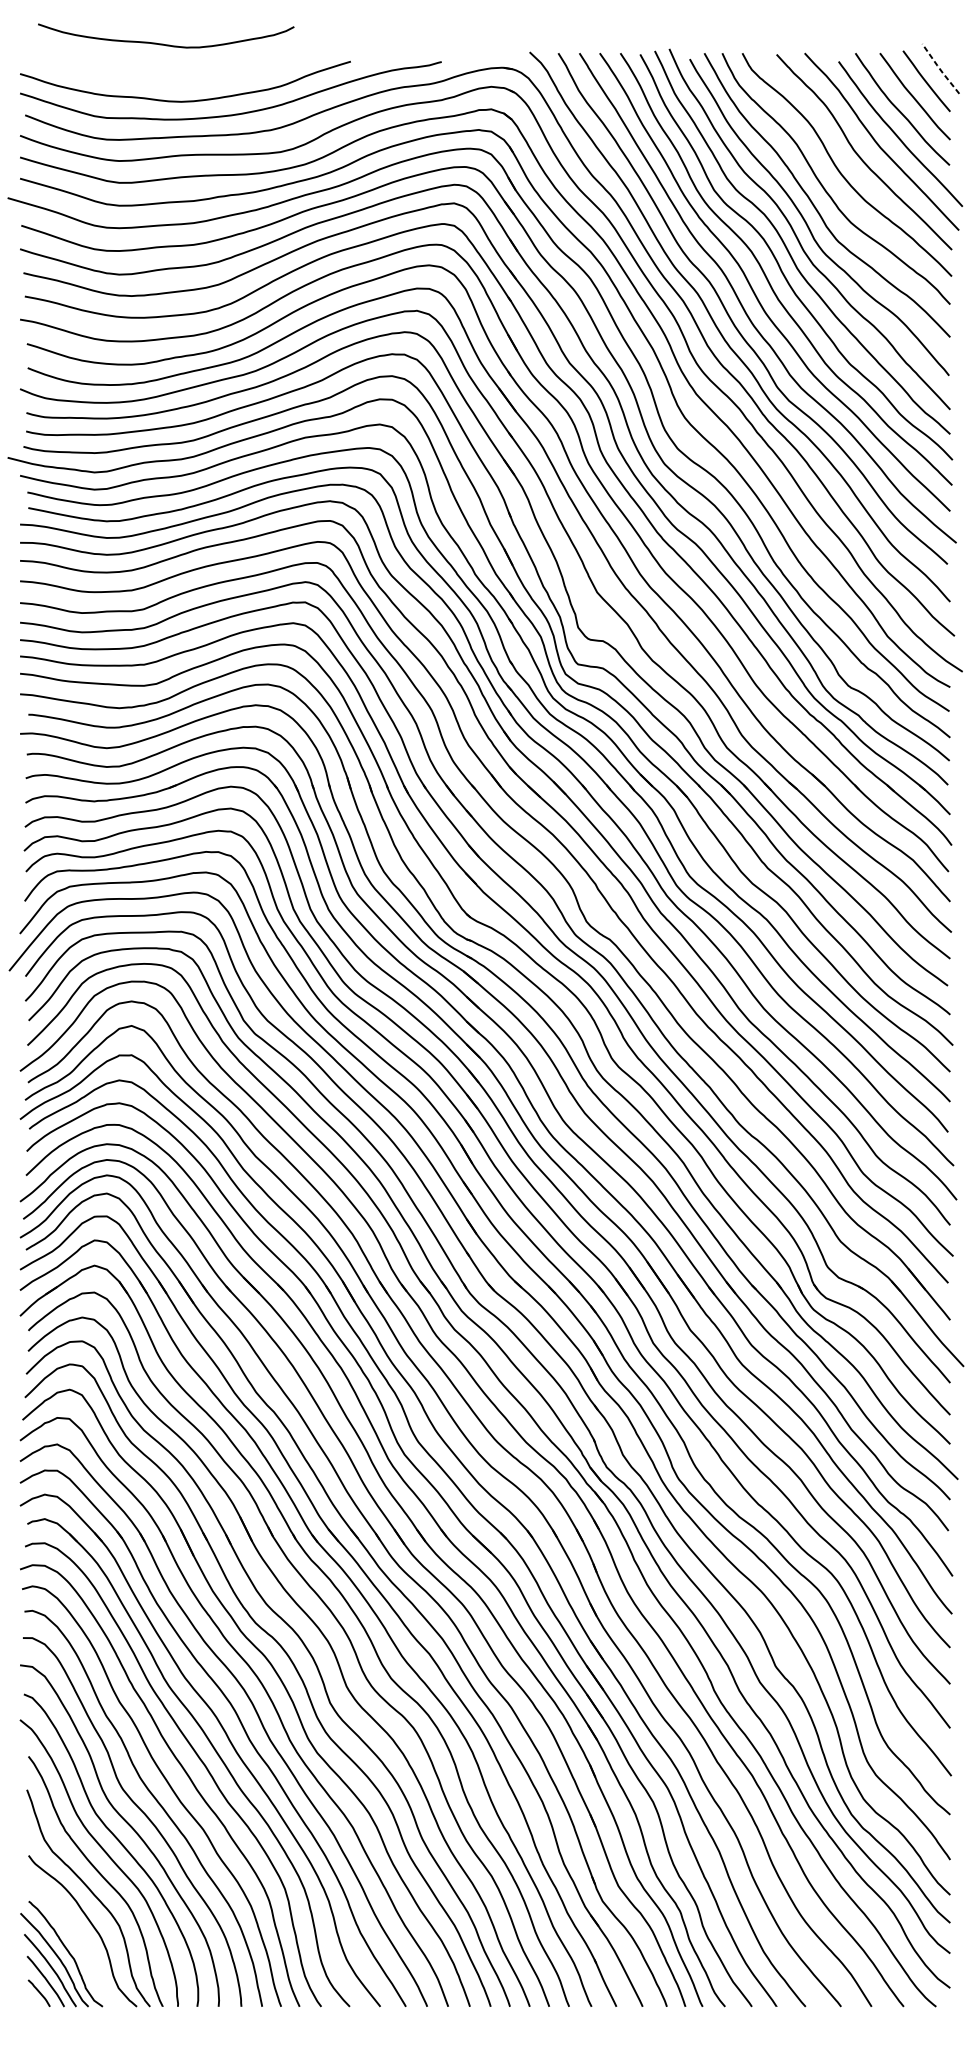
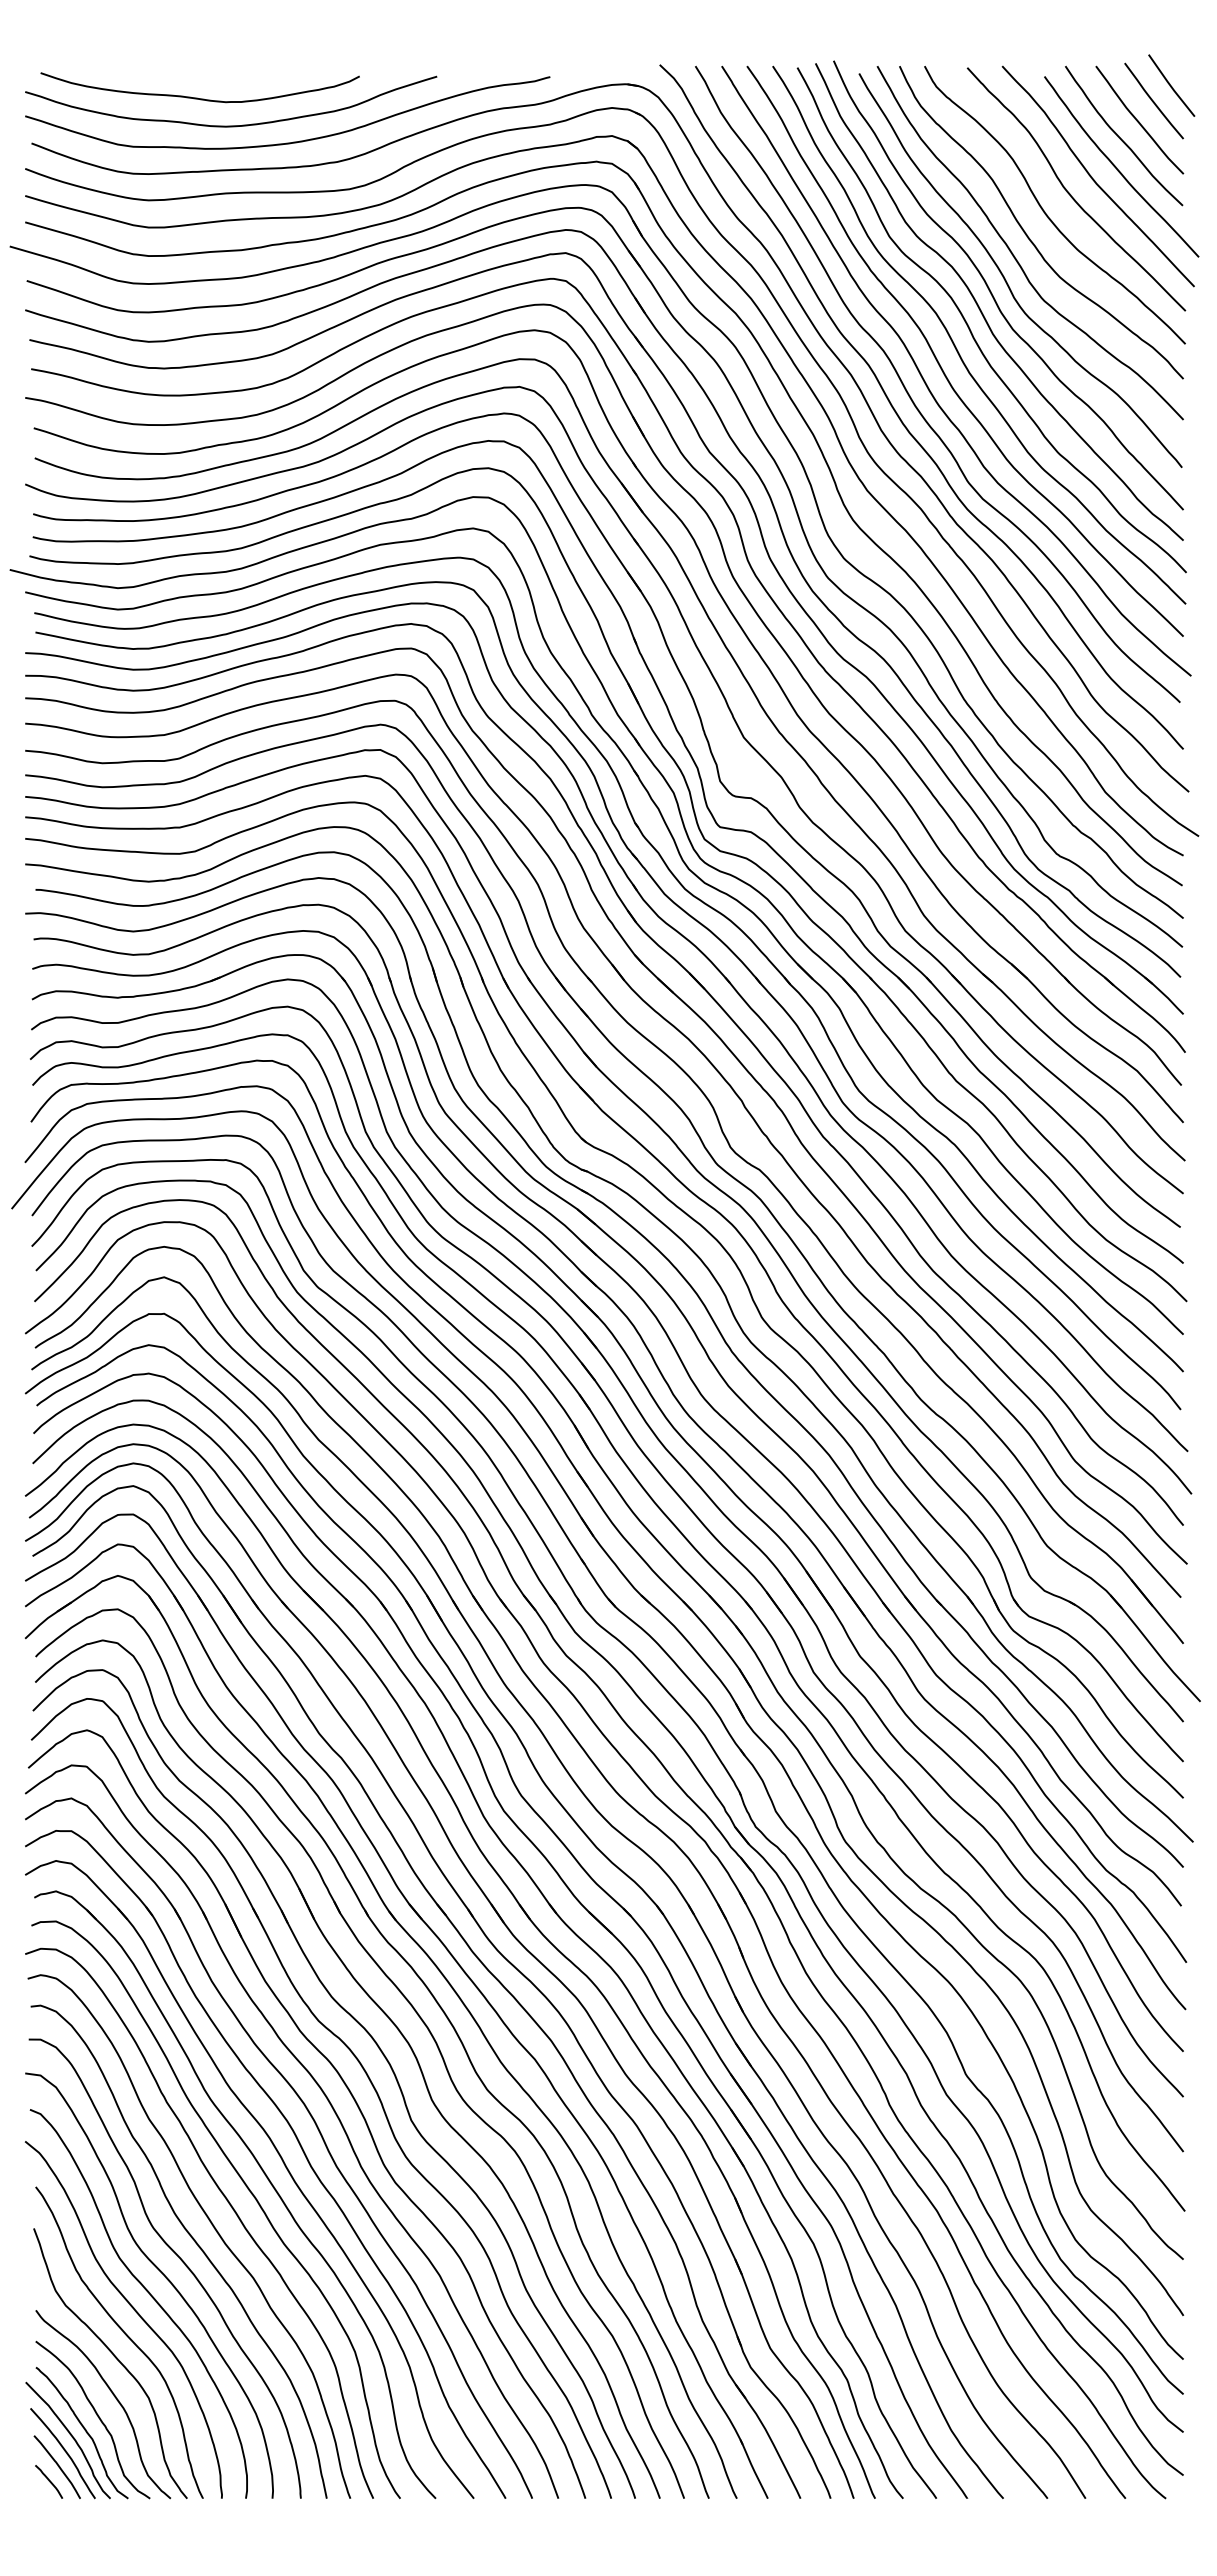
curve: (164, 43) -> (197, 97), moved
line: (939, 69) -> (1170, 86), dashed -> solid
curve: (77, 1939) -> (96, 2415), added

